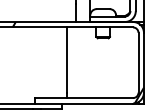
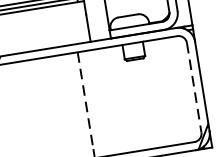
line: (66, 60) -> (85, 101), solid -> dashed
line: (138, 62) -> (194, 87), solid -> dashed

